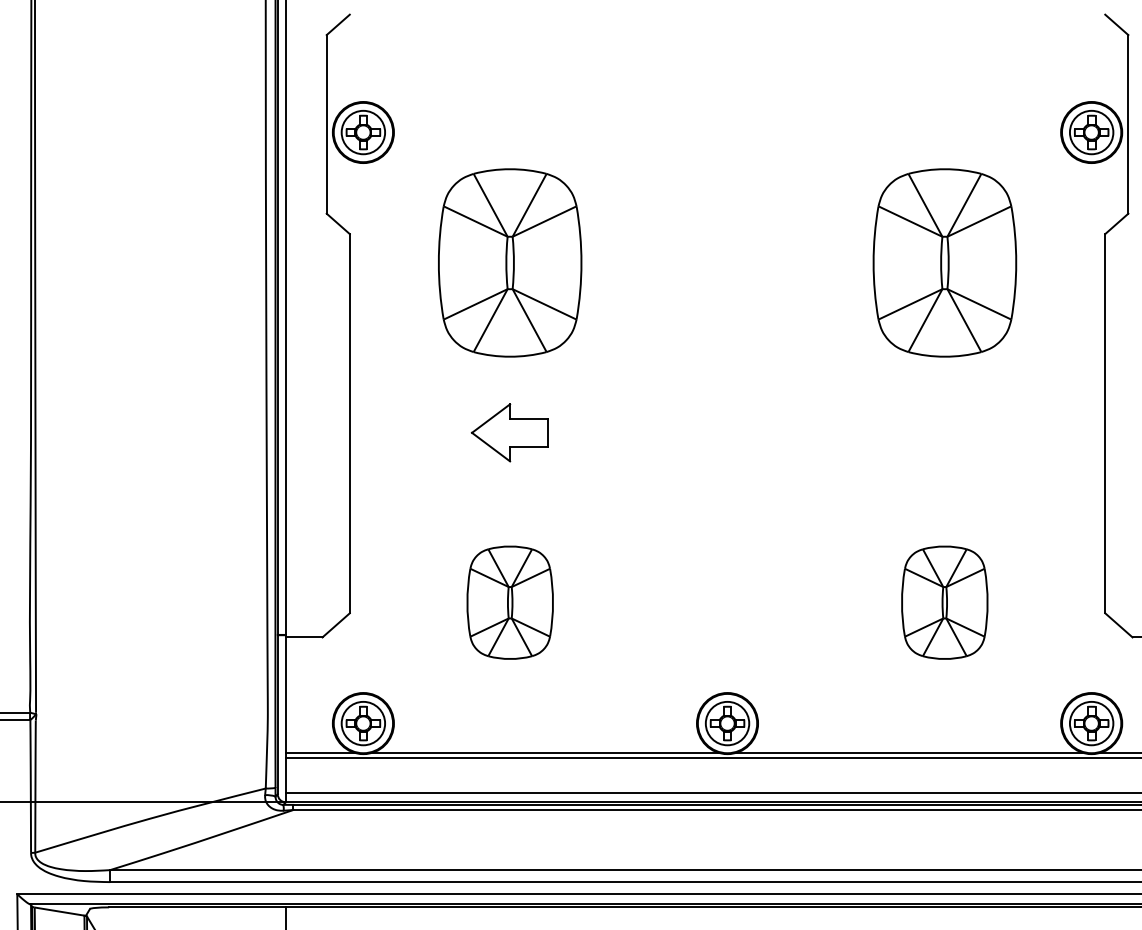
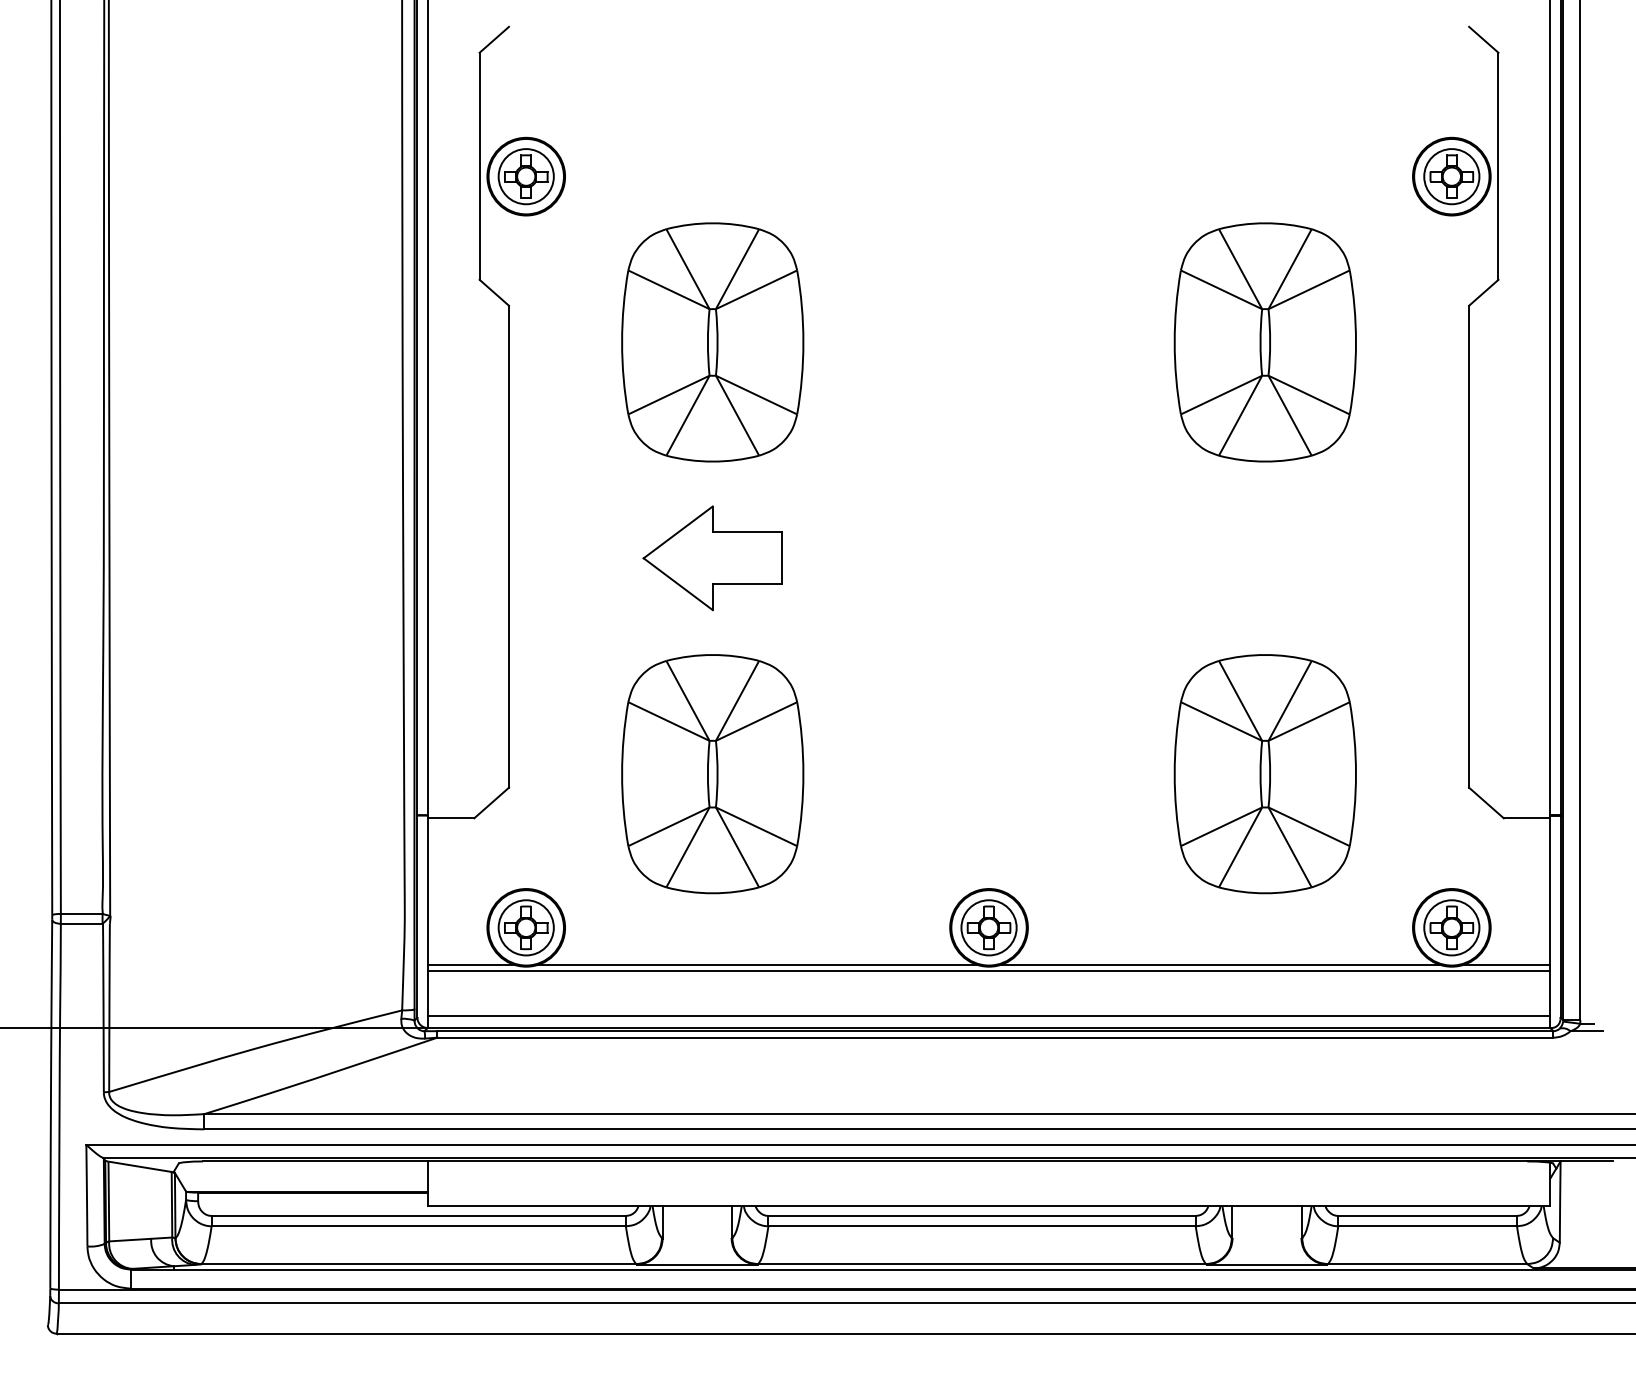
part: (509, 432) -> (712, 558), size x1.43
part: (509, 602) -> (712, 774), size x1.67
part: (944, 602) -> (1264, 774), size x1.67

